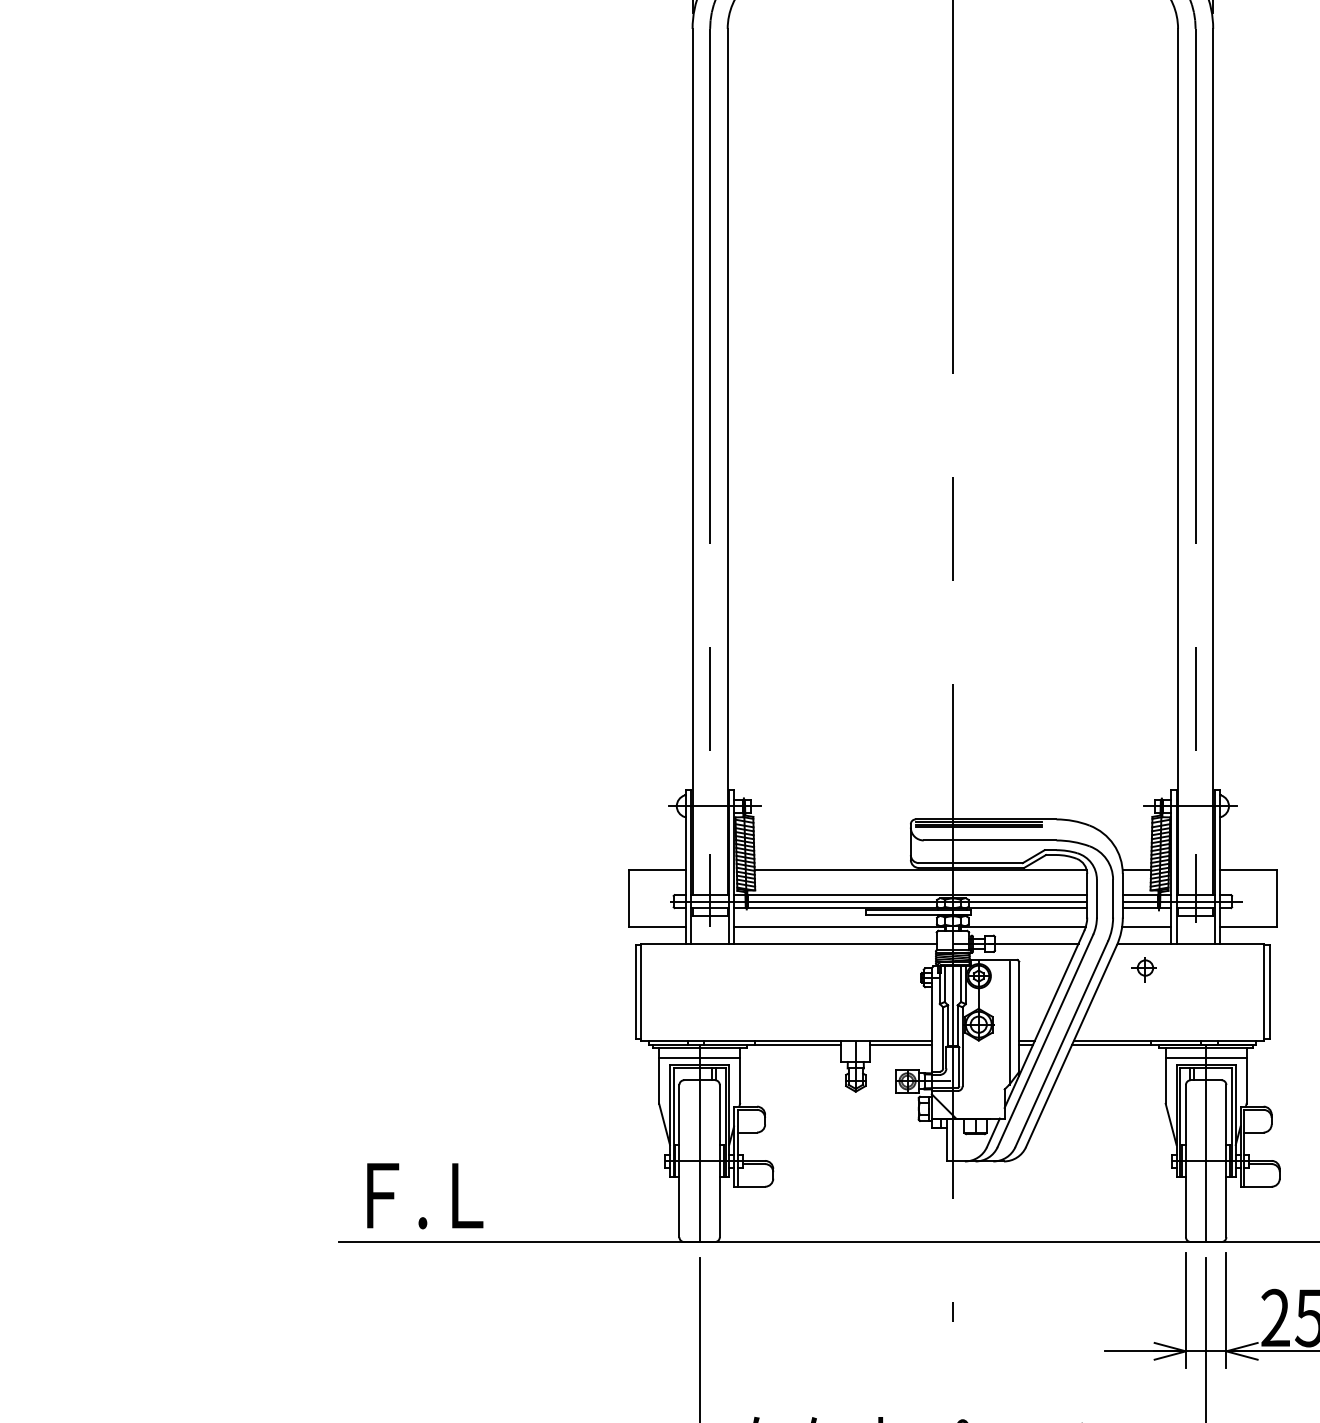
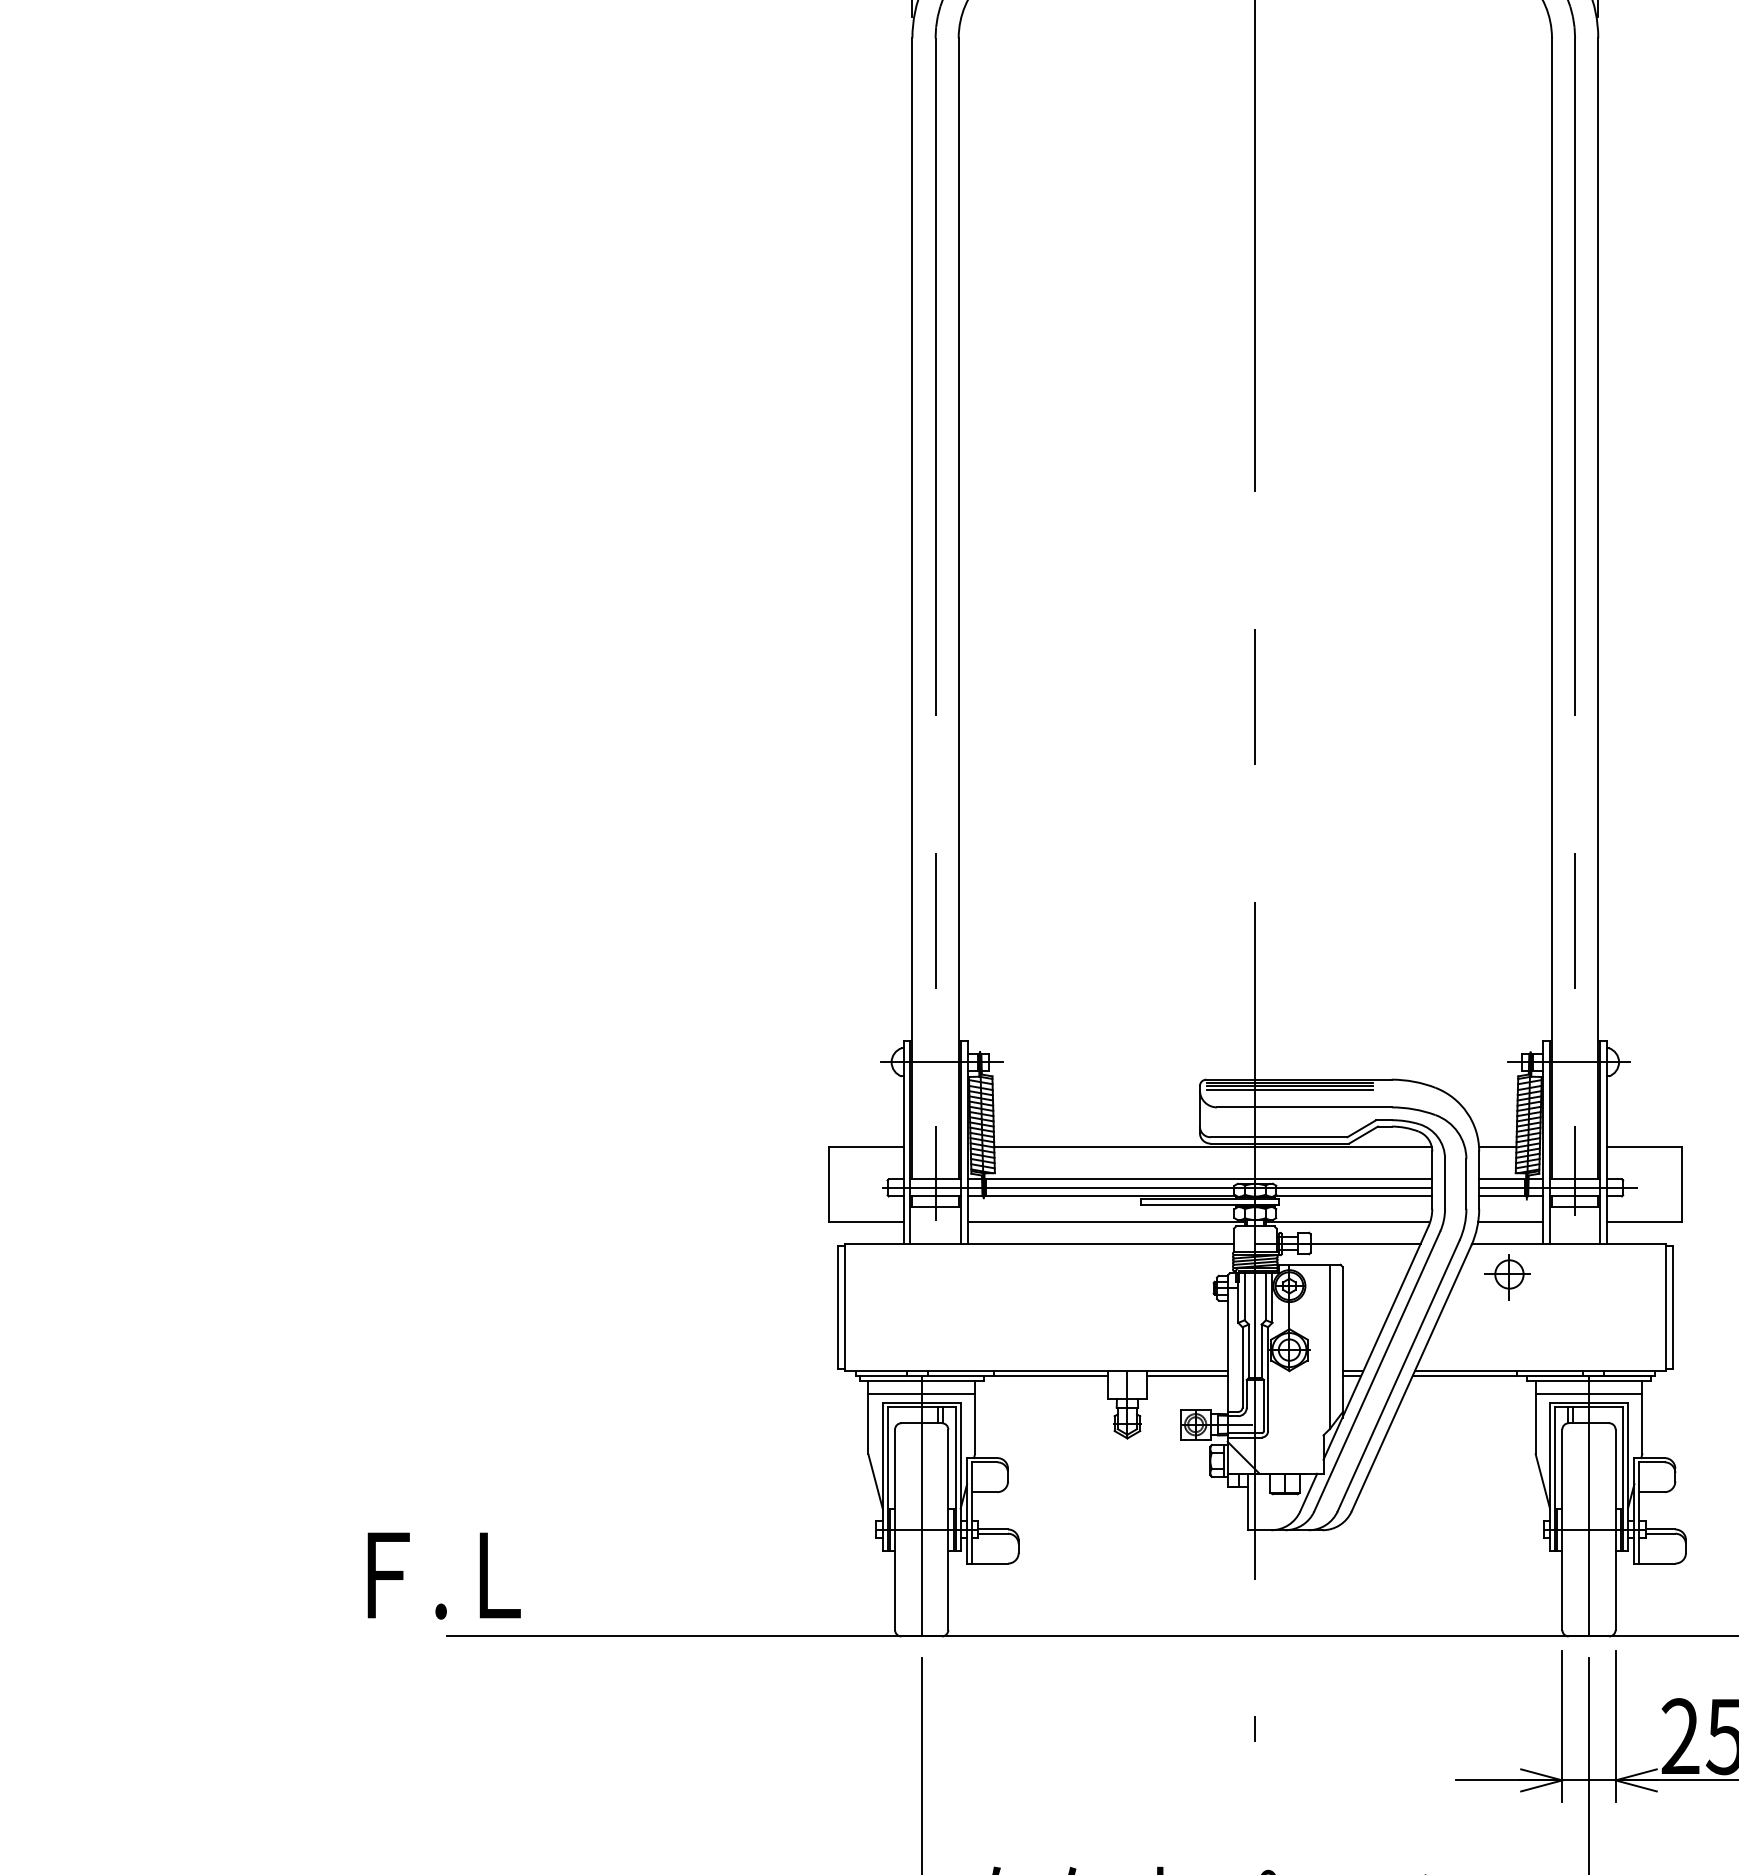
part: (1144, 969) -> (1507, 1277), size x1.4
text: (424, 1195) -> (443, 1575), moved

